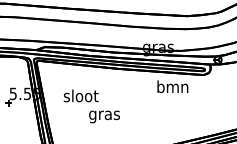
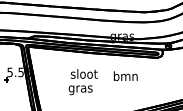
text: (172, 86) -> (125, 75), moved
text: (80, 95) -> (83, 73), moved

